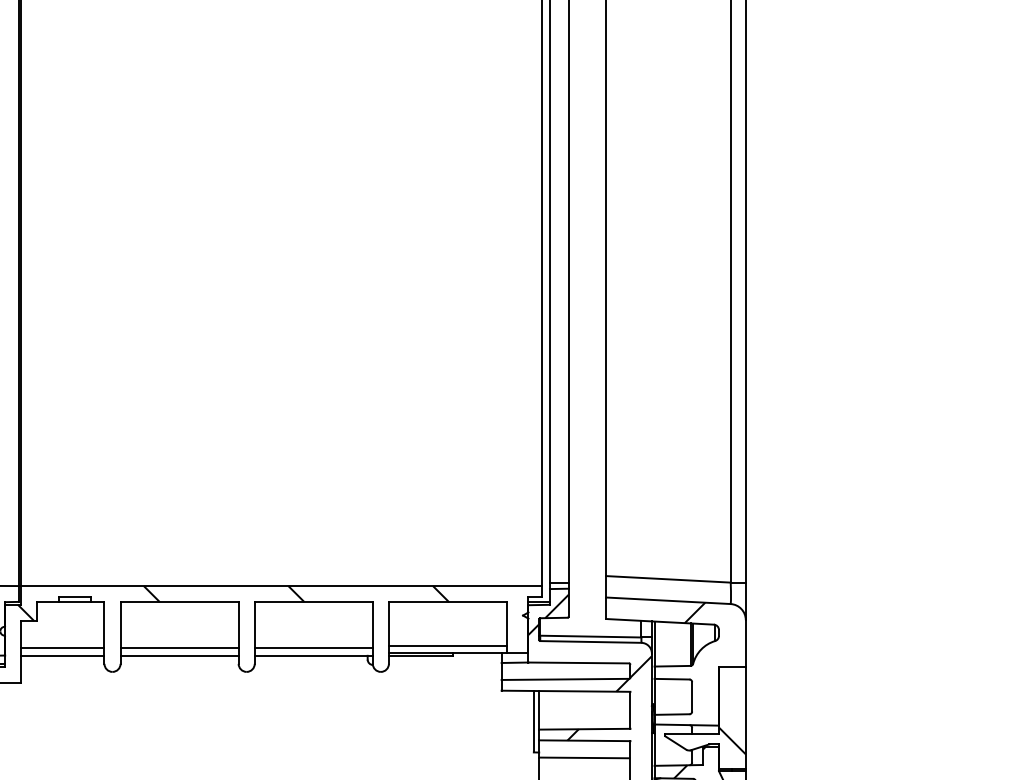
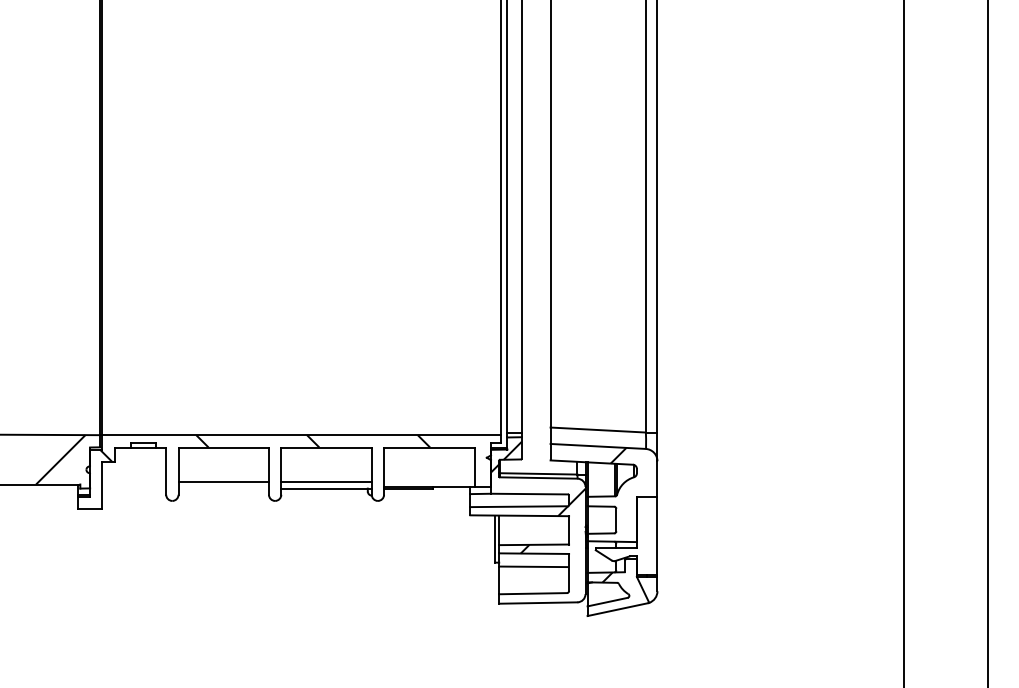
line: (448, 645) -> (429, 480), removed
line: (63, 647) -> (134, 482), removed
line: (63, 655) -> (134, 488), removed
line: (179, 655) -> (223, 488), removed
hatch: (731, 740) -> (646, 553), removed

